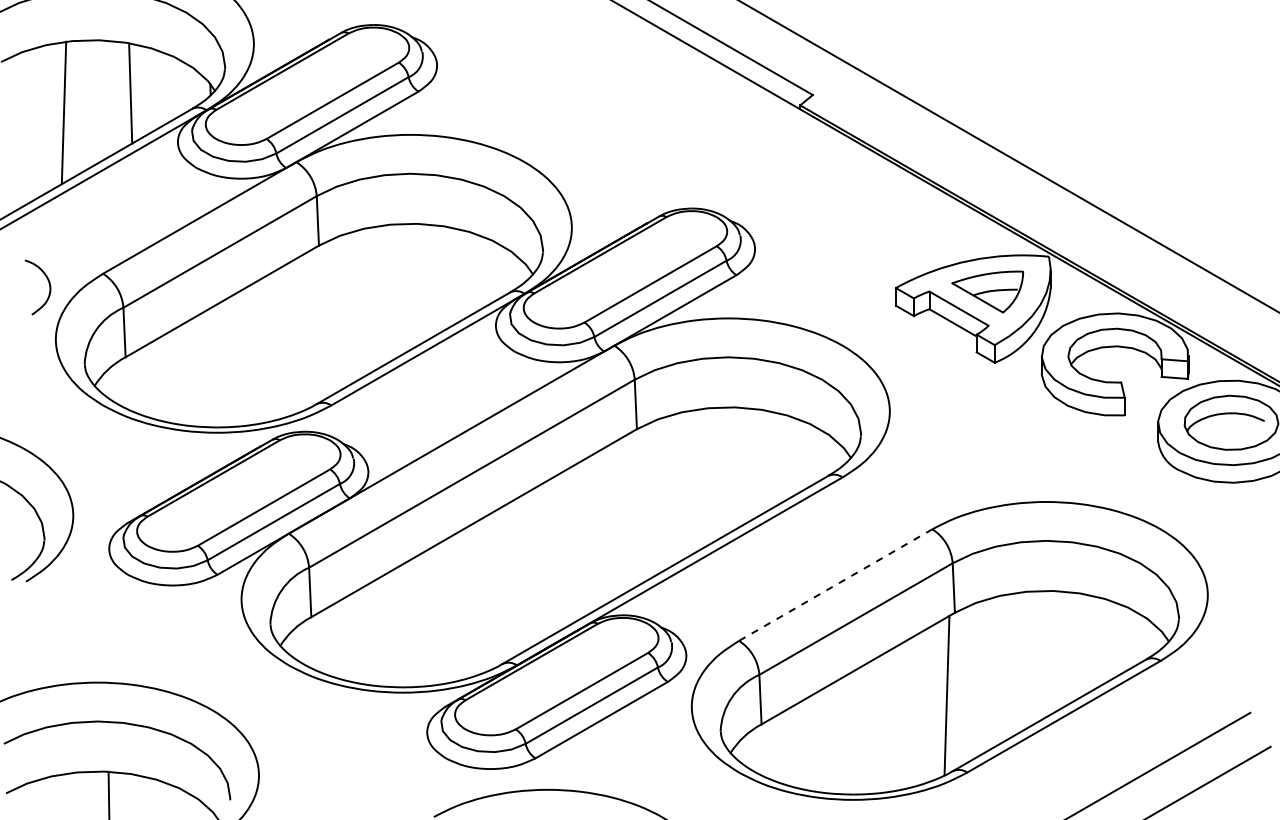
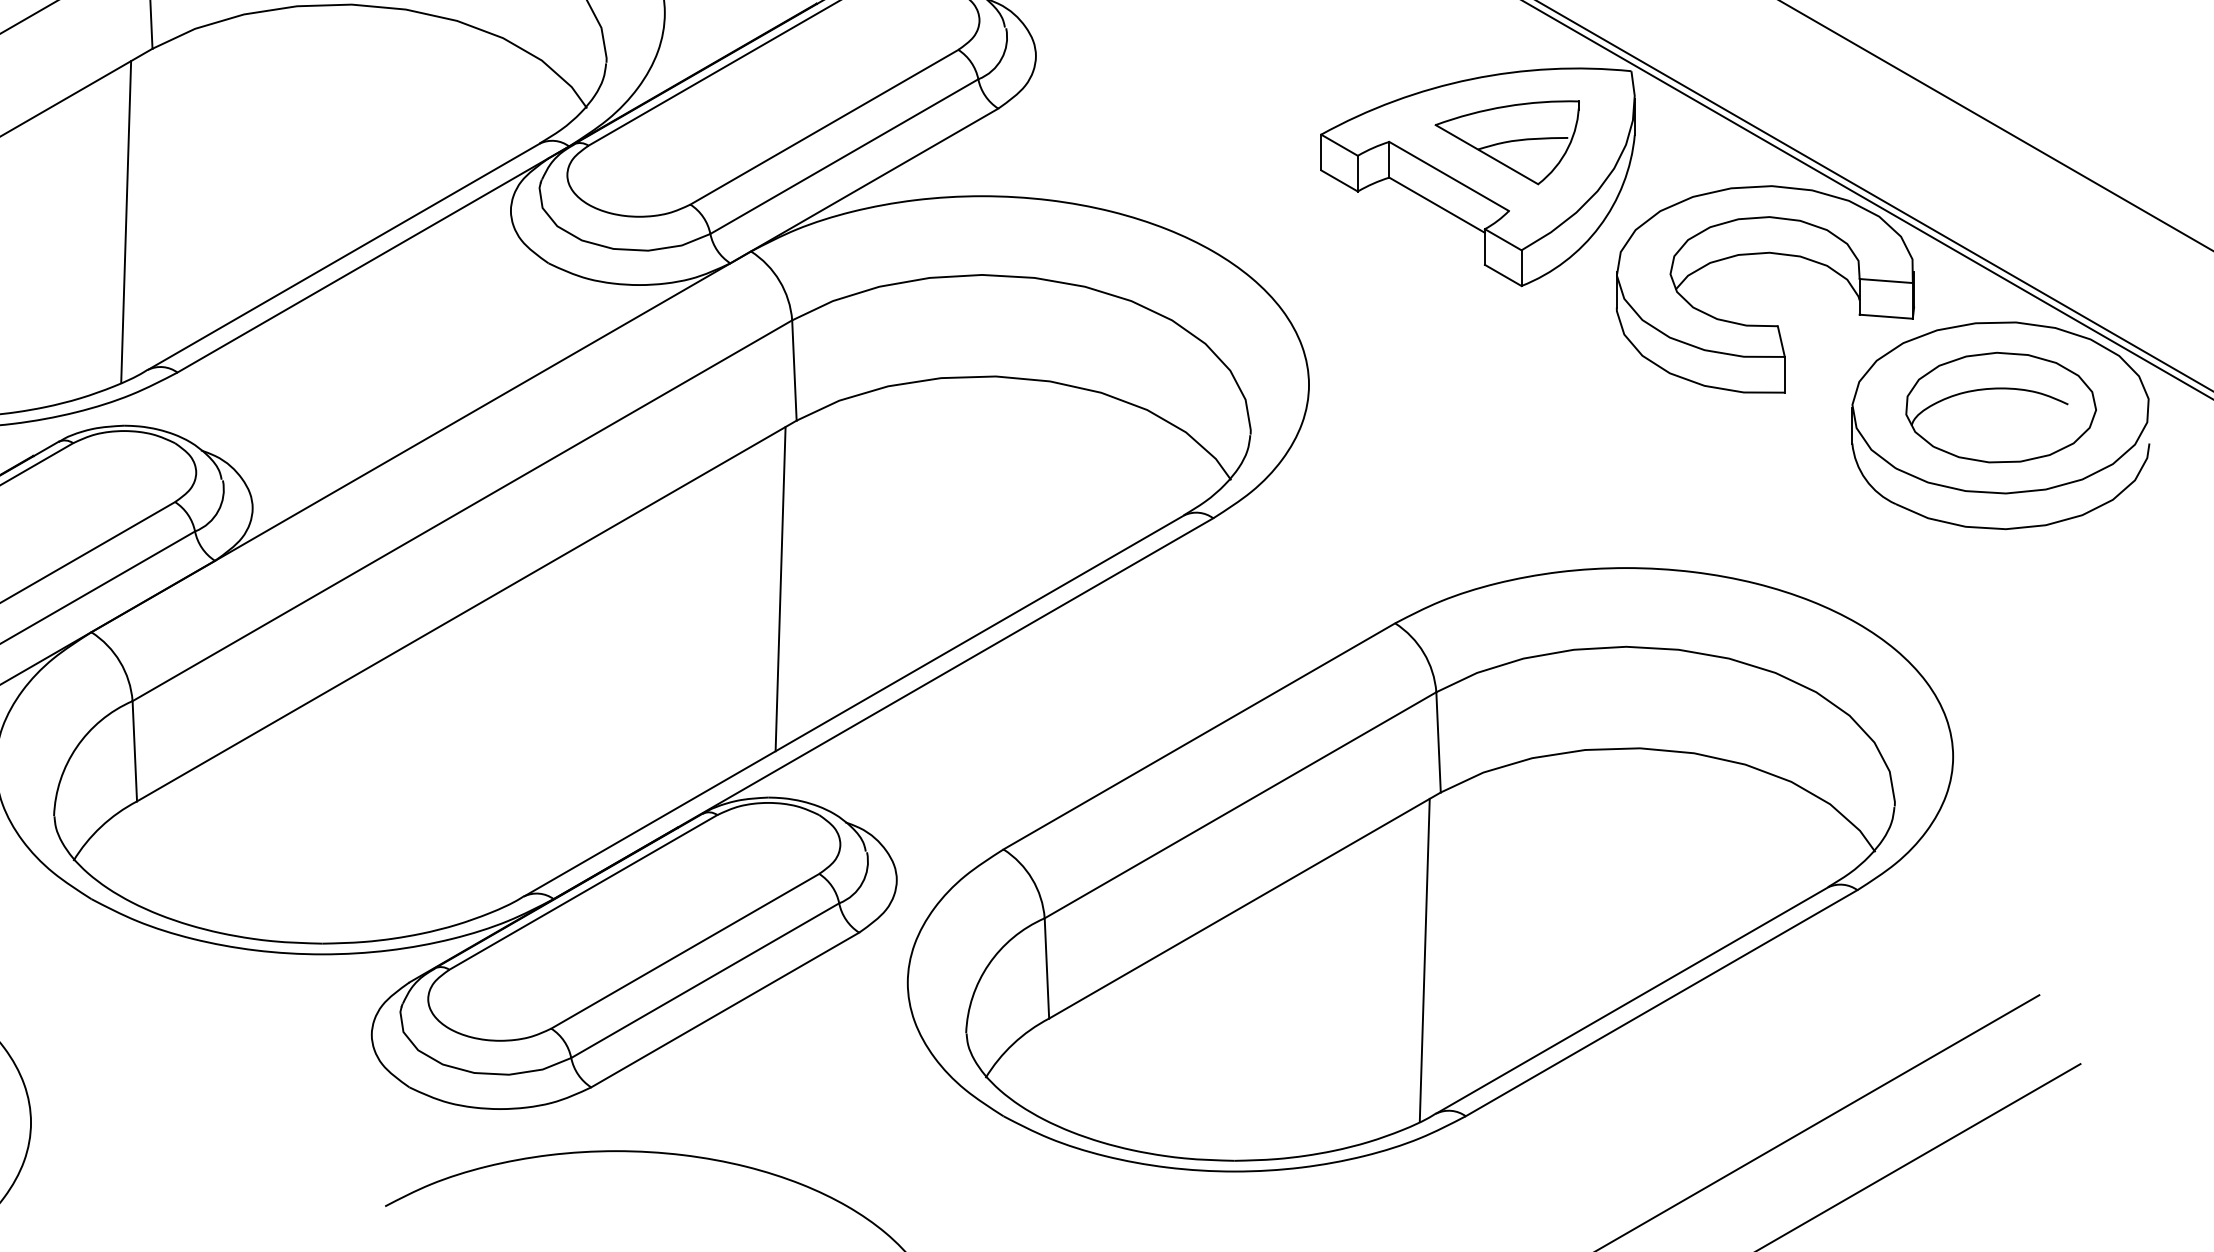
line: (305, 330) -> (125, 220), added
line: (628, 512) -> (779, 589), added
line: (835, 585) -> (1198, 737), dashed -> solid

